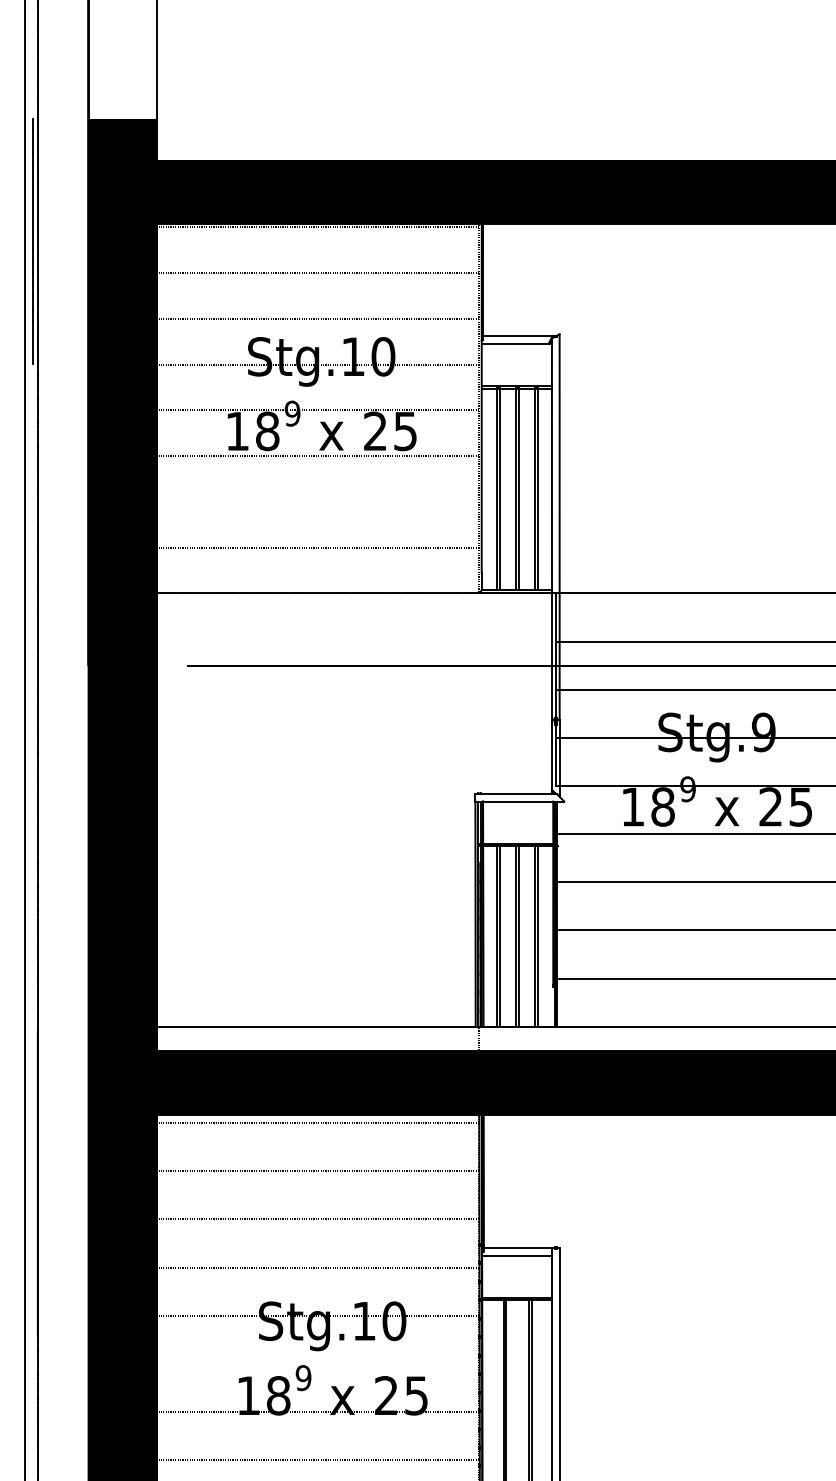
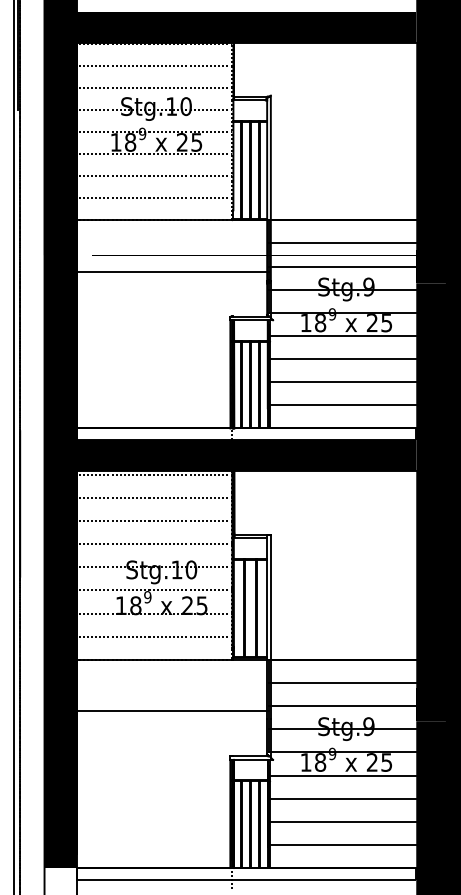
line: (317, 502) -> (154, 176), added
line: (357, 700) -> (173, 271), added
line: (317, 1364) -> (154, 590), added

